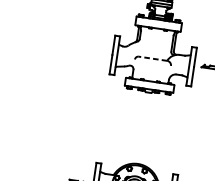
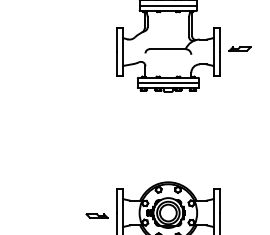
line: (158, 24) -> (168, 5), added
line: (152, 58) -> (167, 49), dashed -> solid
line: (149, 85) -> (168, 82), added

